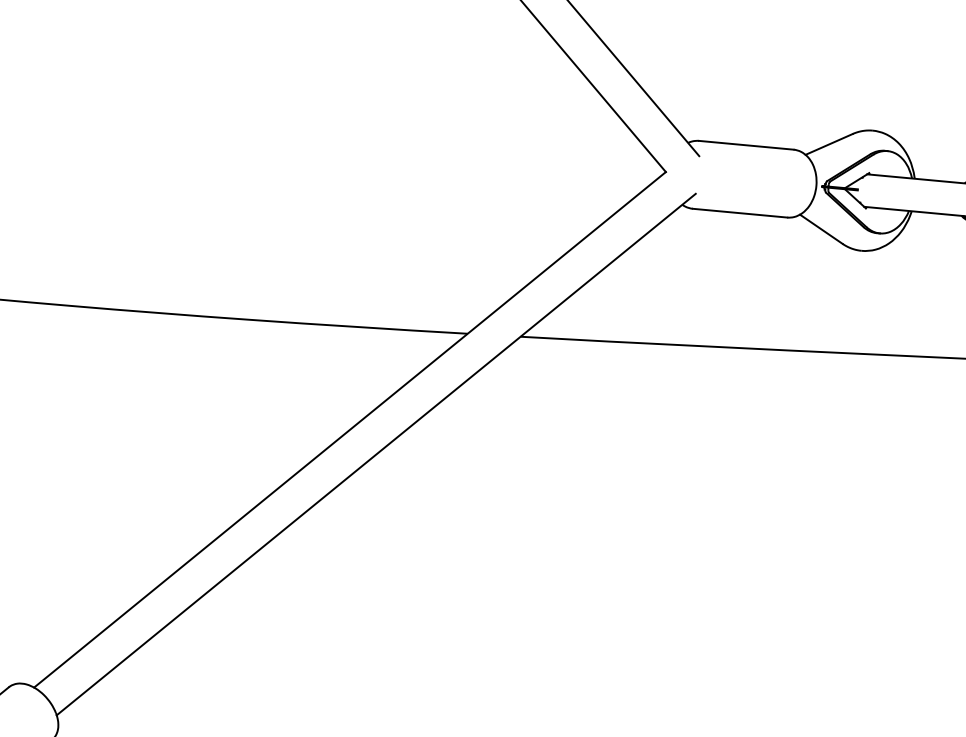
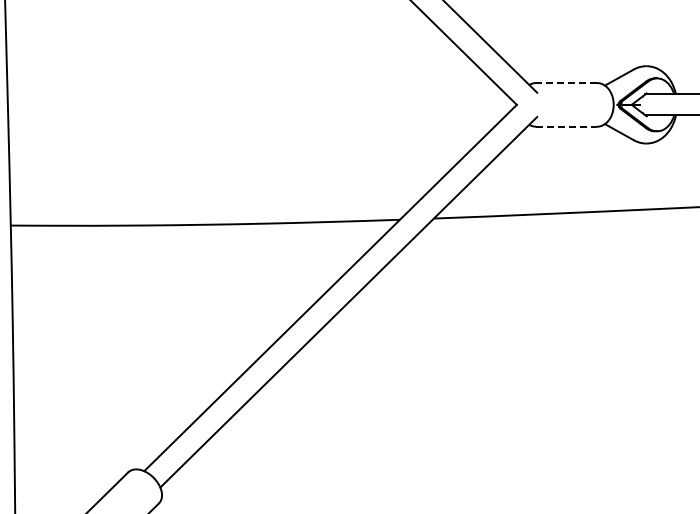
line: (746, 145) -> (566, 83), solid -> dashed
line: (741, 212) -> (567, 126), solid -> dashed

